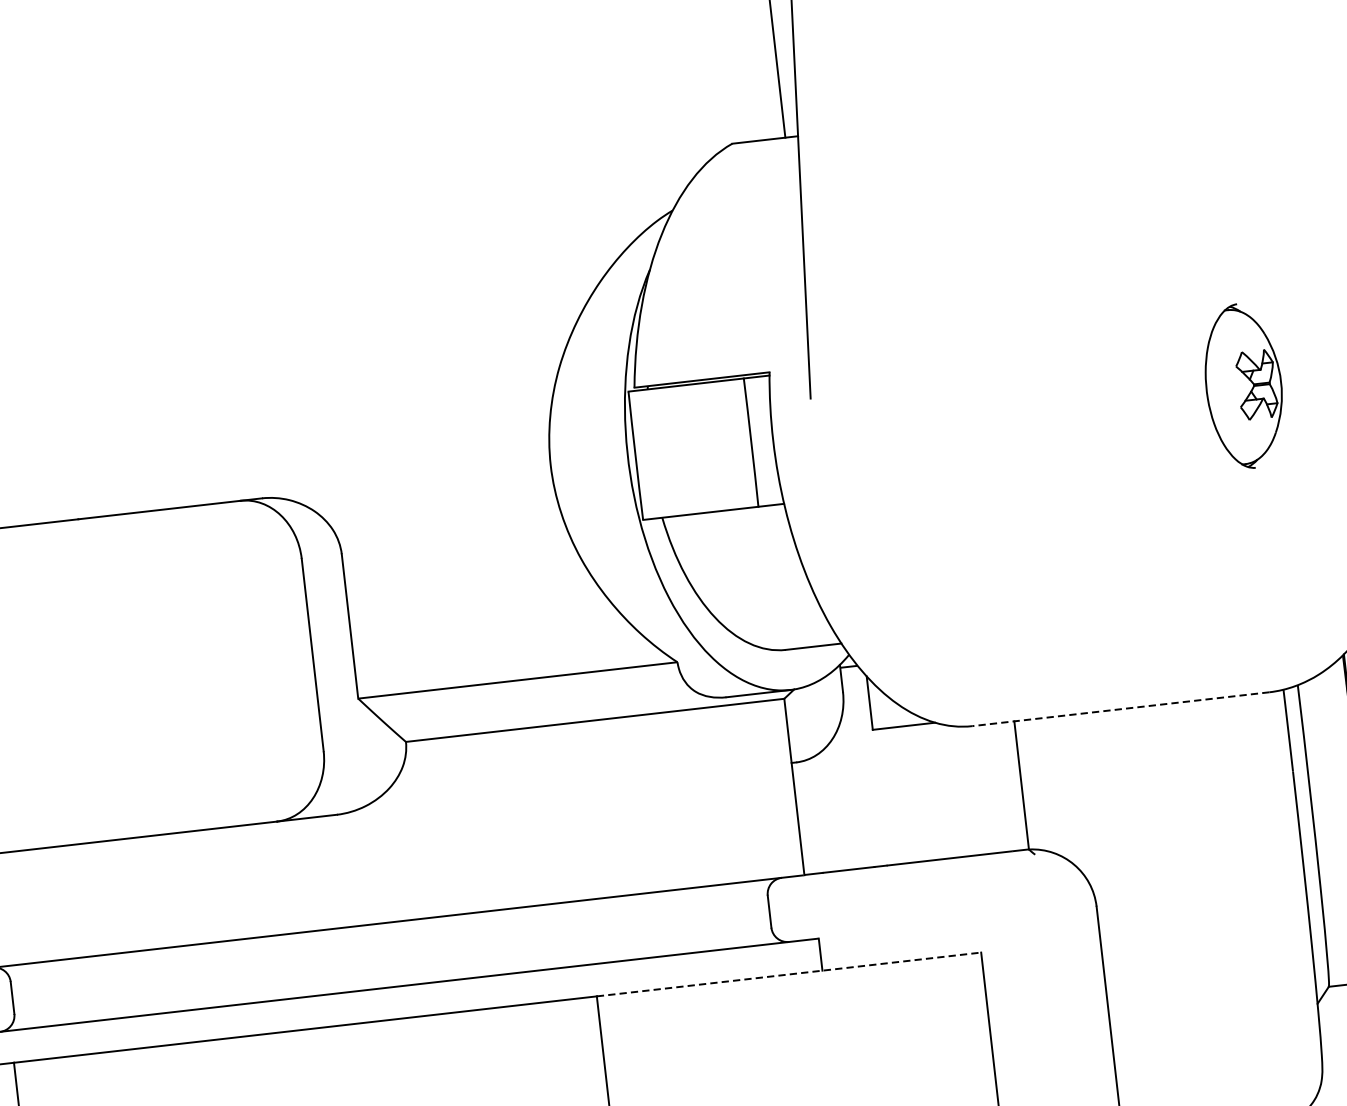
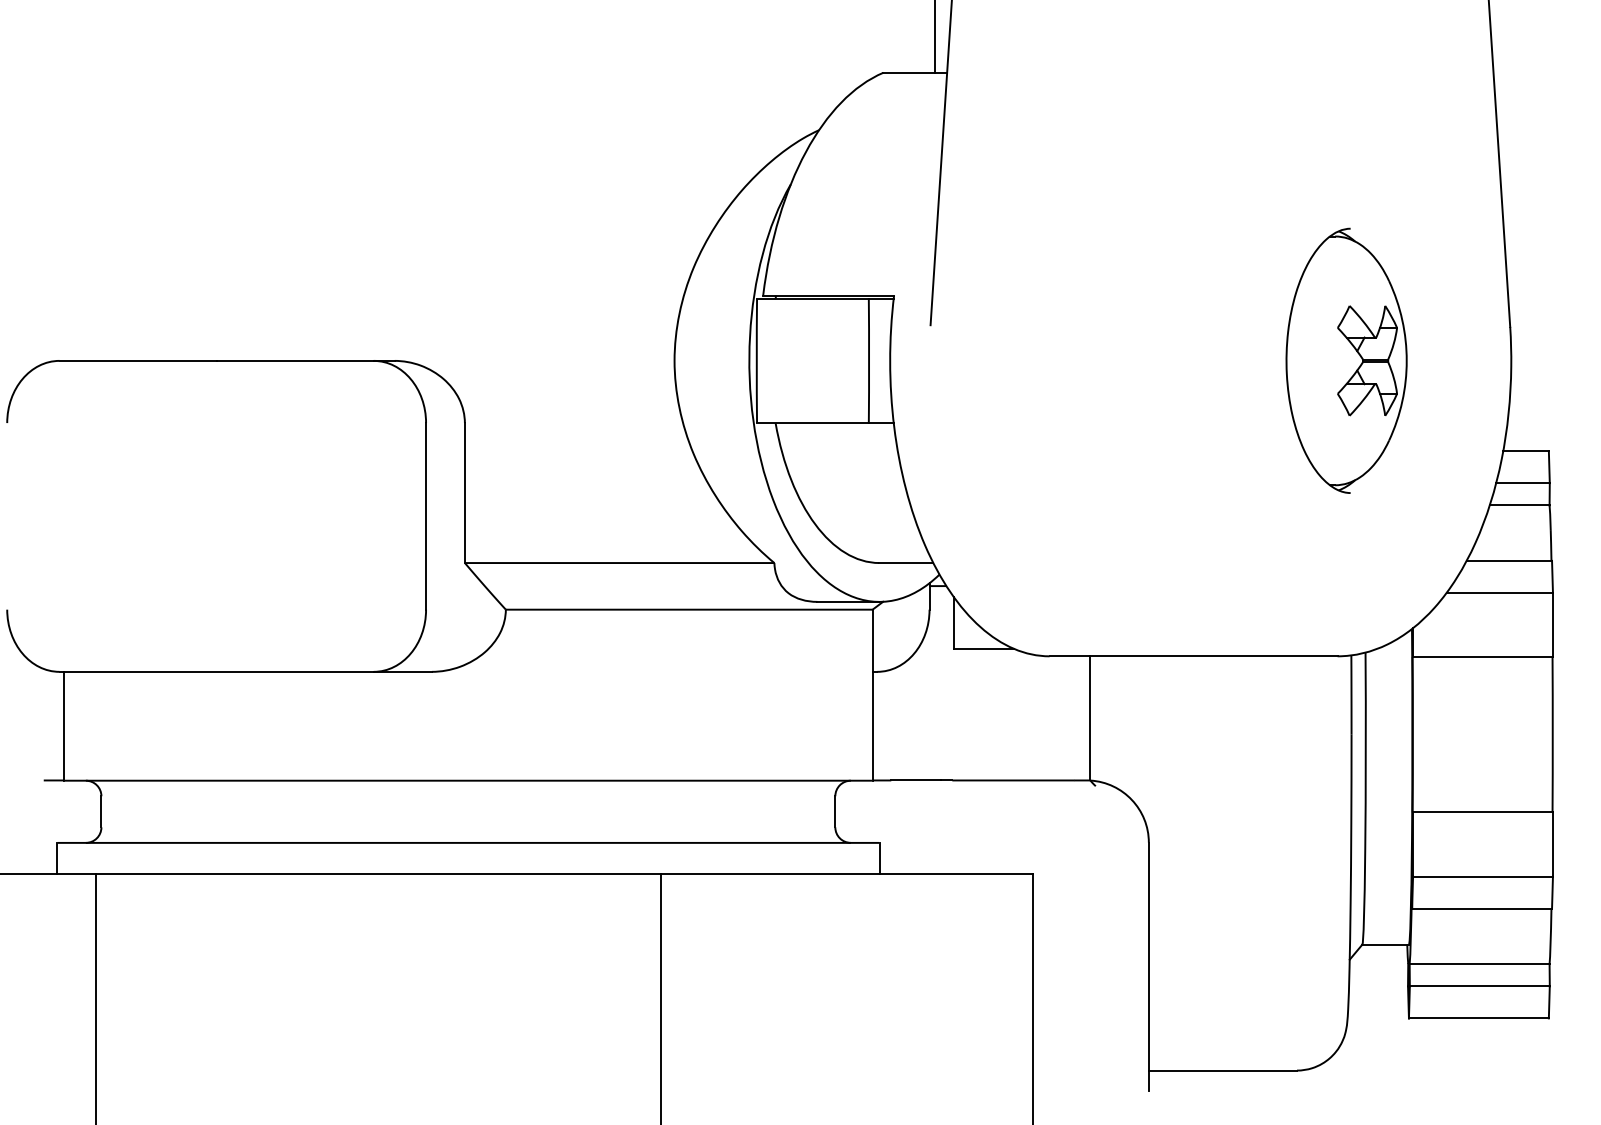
part: (1243, 386) -> (1346, 360), size x1.67
line: (1120, 709) -> (1193, 656), dashed -> solid
line: (789, 974) -> (847, 874), dashed -> solid

